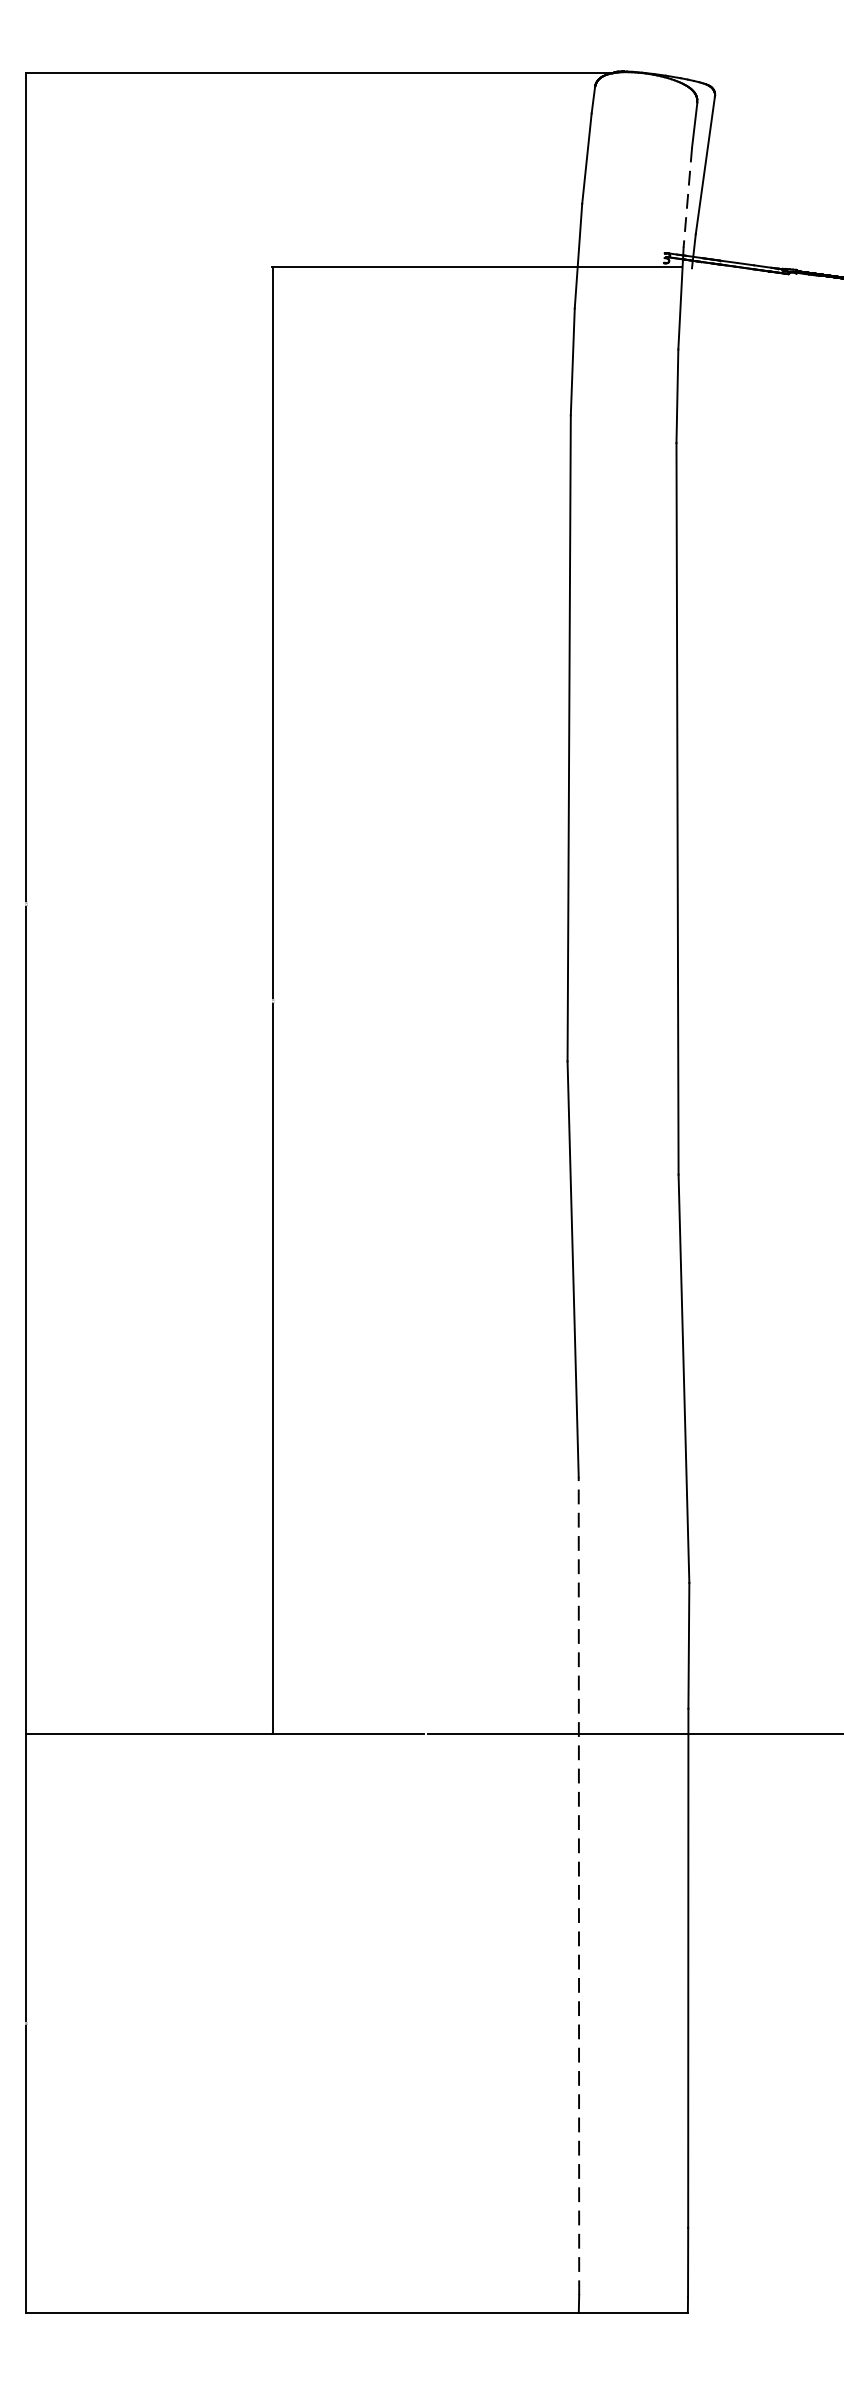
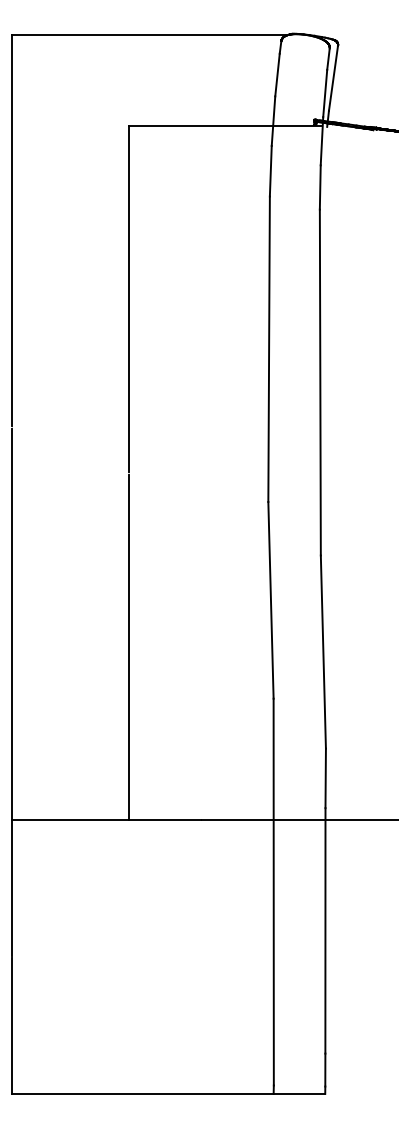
line: (688, 197) -> (325, 93), dashed -> solid
line: (578, 1884) -> (273, 891), dashed -> solid

